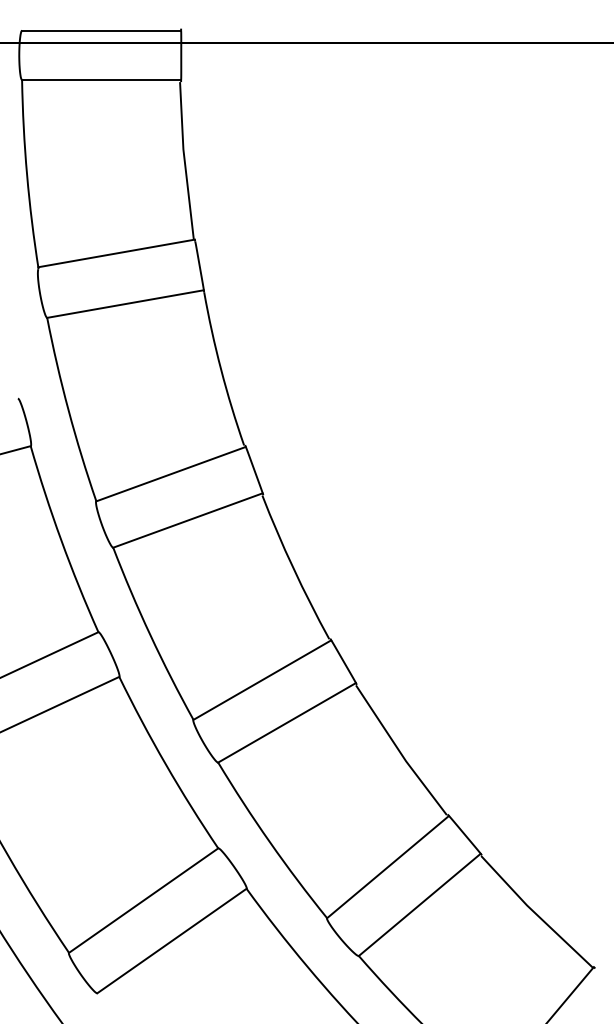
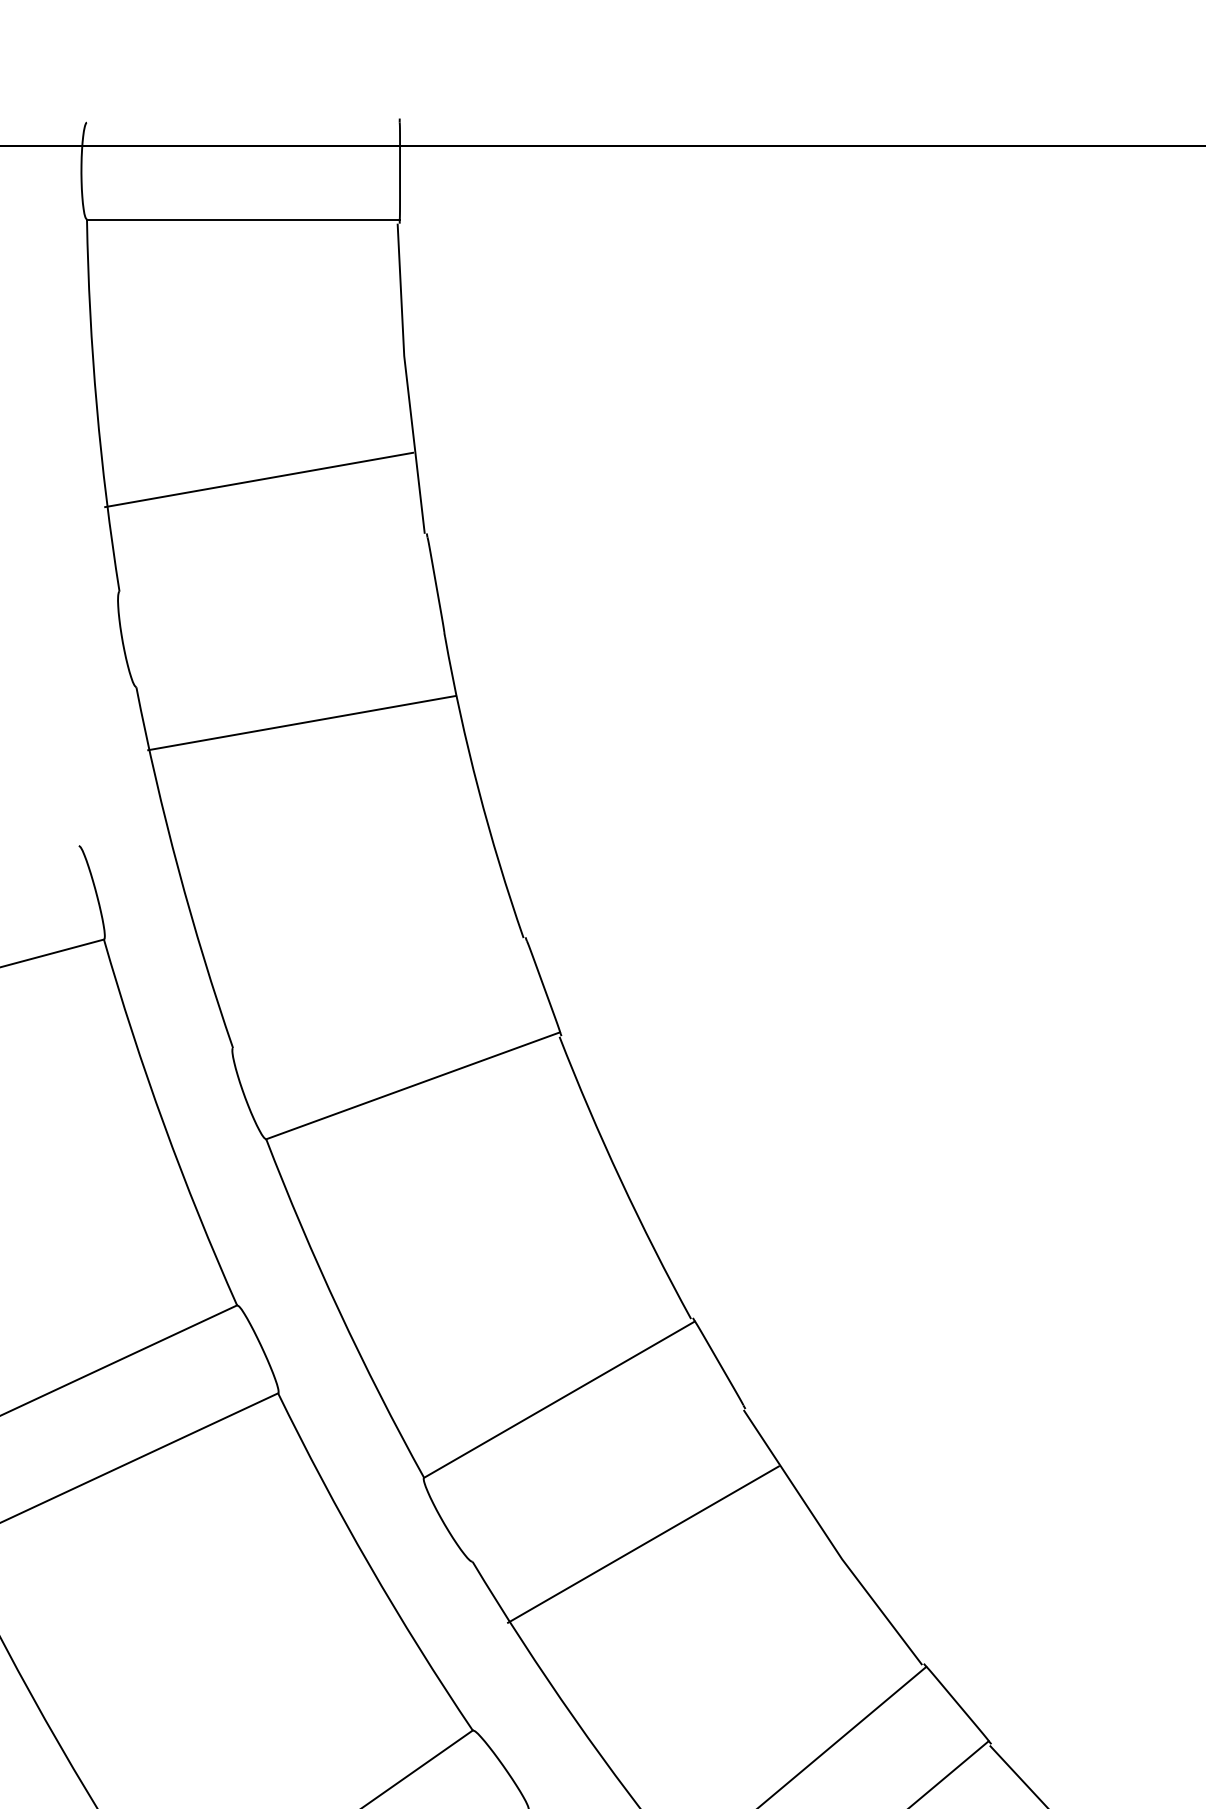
line: (101, 30) -> (243, 122), removed
line: (116, 253) -> (258, 480), moved
line: (125, 303) -> (302, 721), moved
line: (170, 473) -> (378, 993), removed
line: (286, 722) -> (642, 1543), moved

